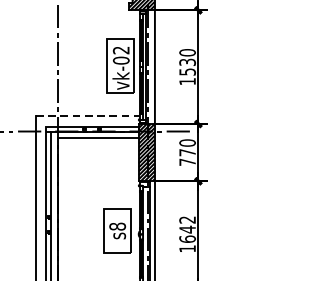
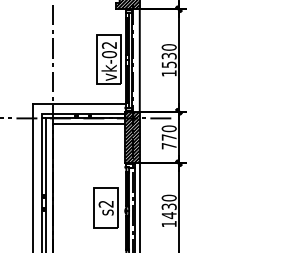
line: (88, 116) -> (79, 104), dashed -> solid
text: (116, 225) -> (105, 203), s8 -> s2
text: (186, 229) -> (168, 206), 1642 -> 1430

